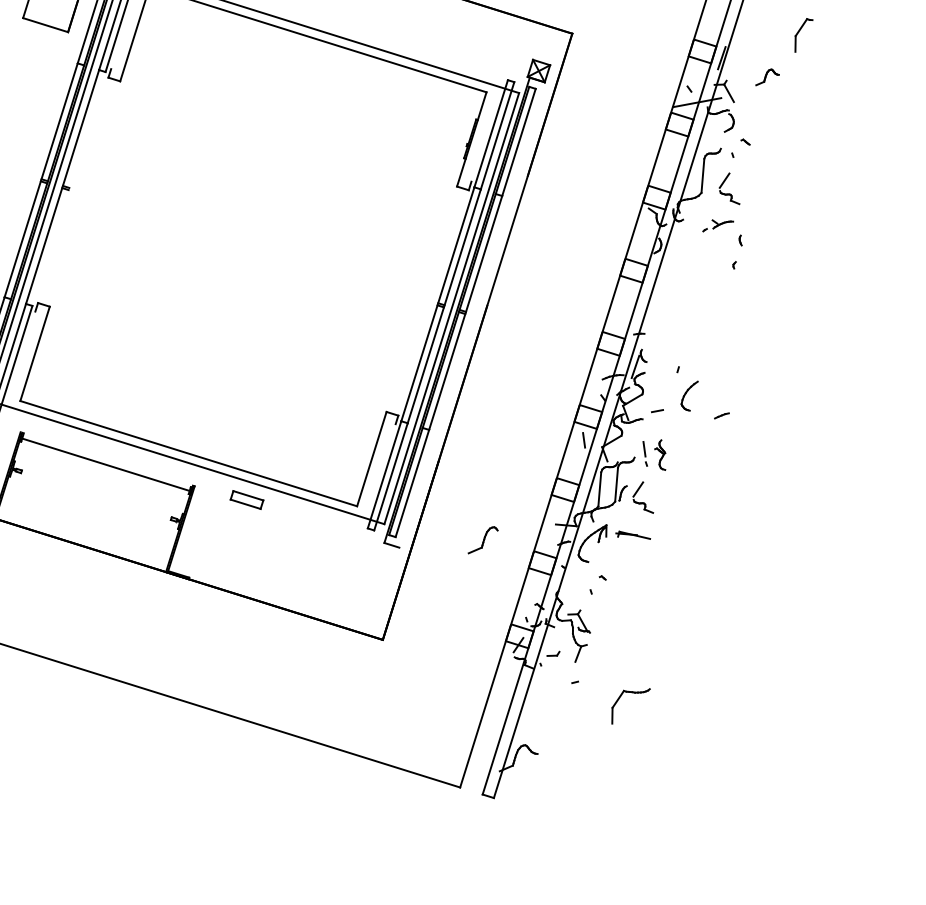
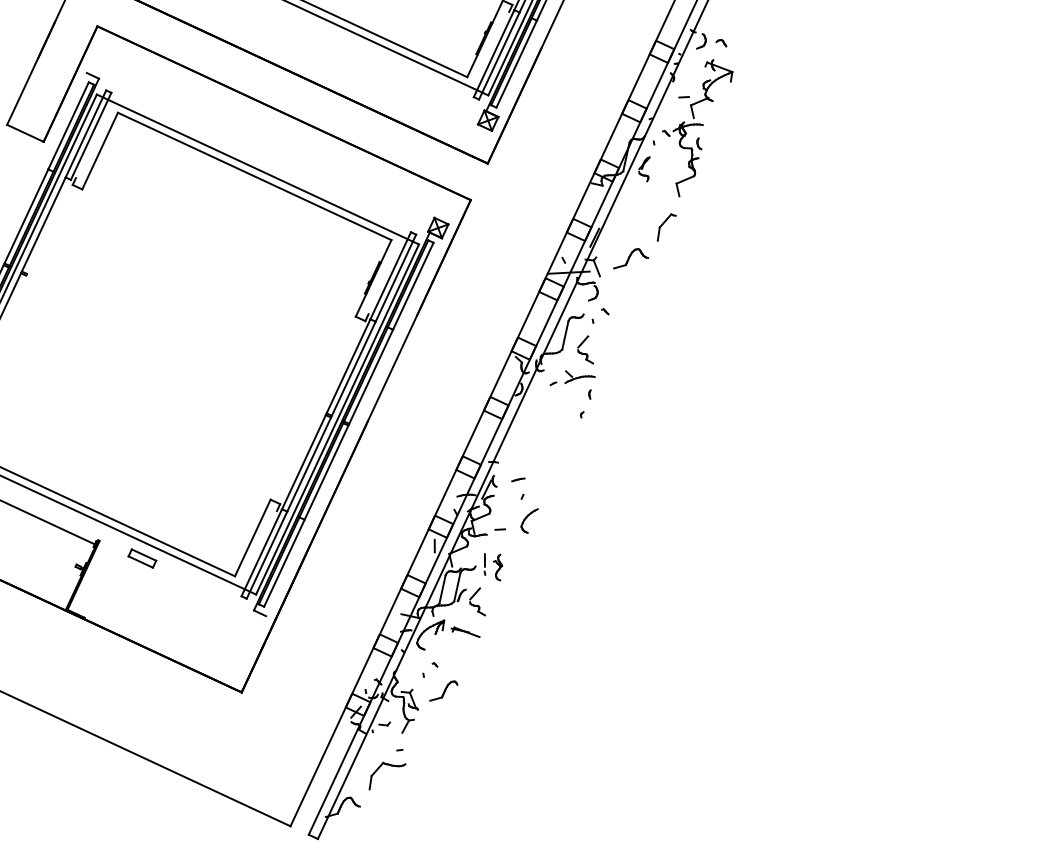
part: (766, 76) -> (630, 258), size x1.67
part: (717, 224) -> (572, 378), size x1.67
line: (722, 415) -> (518, 479), moved
part: (482, 539) -> (443, 690), moved
part: (634, 693) -> (391, 766), moved

